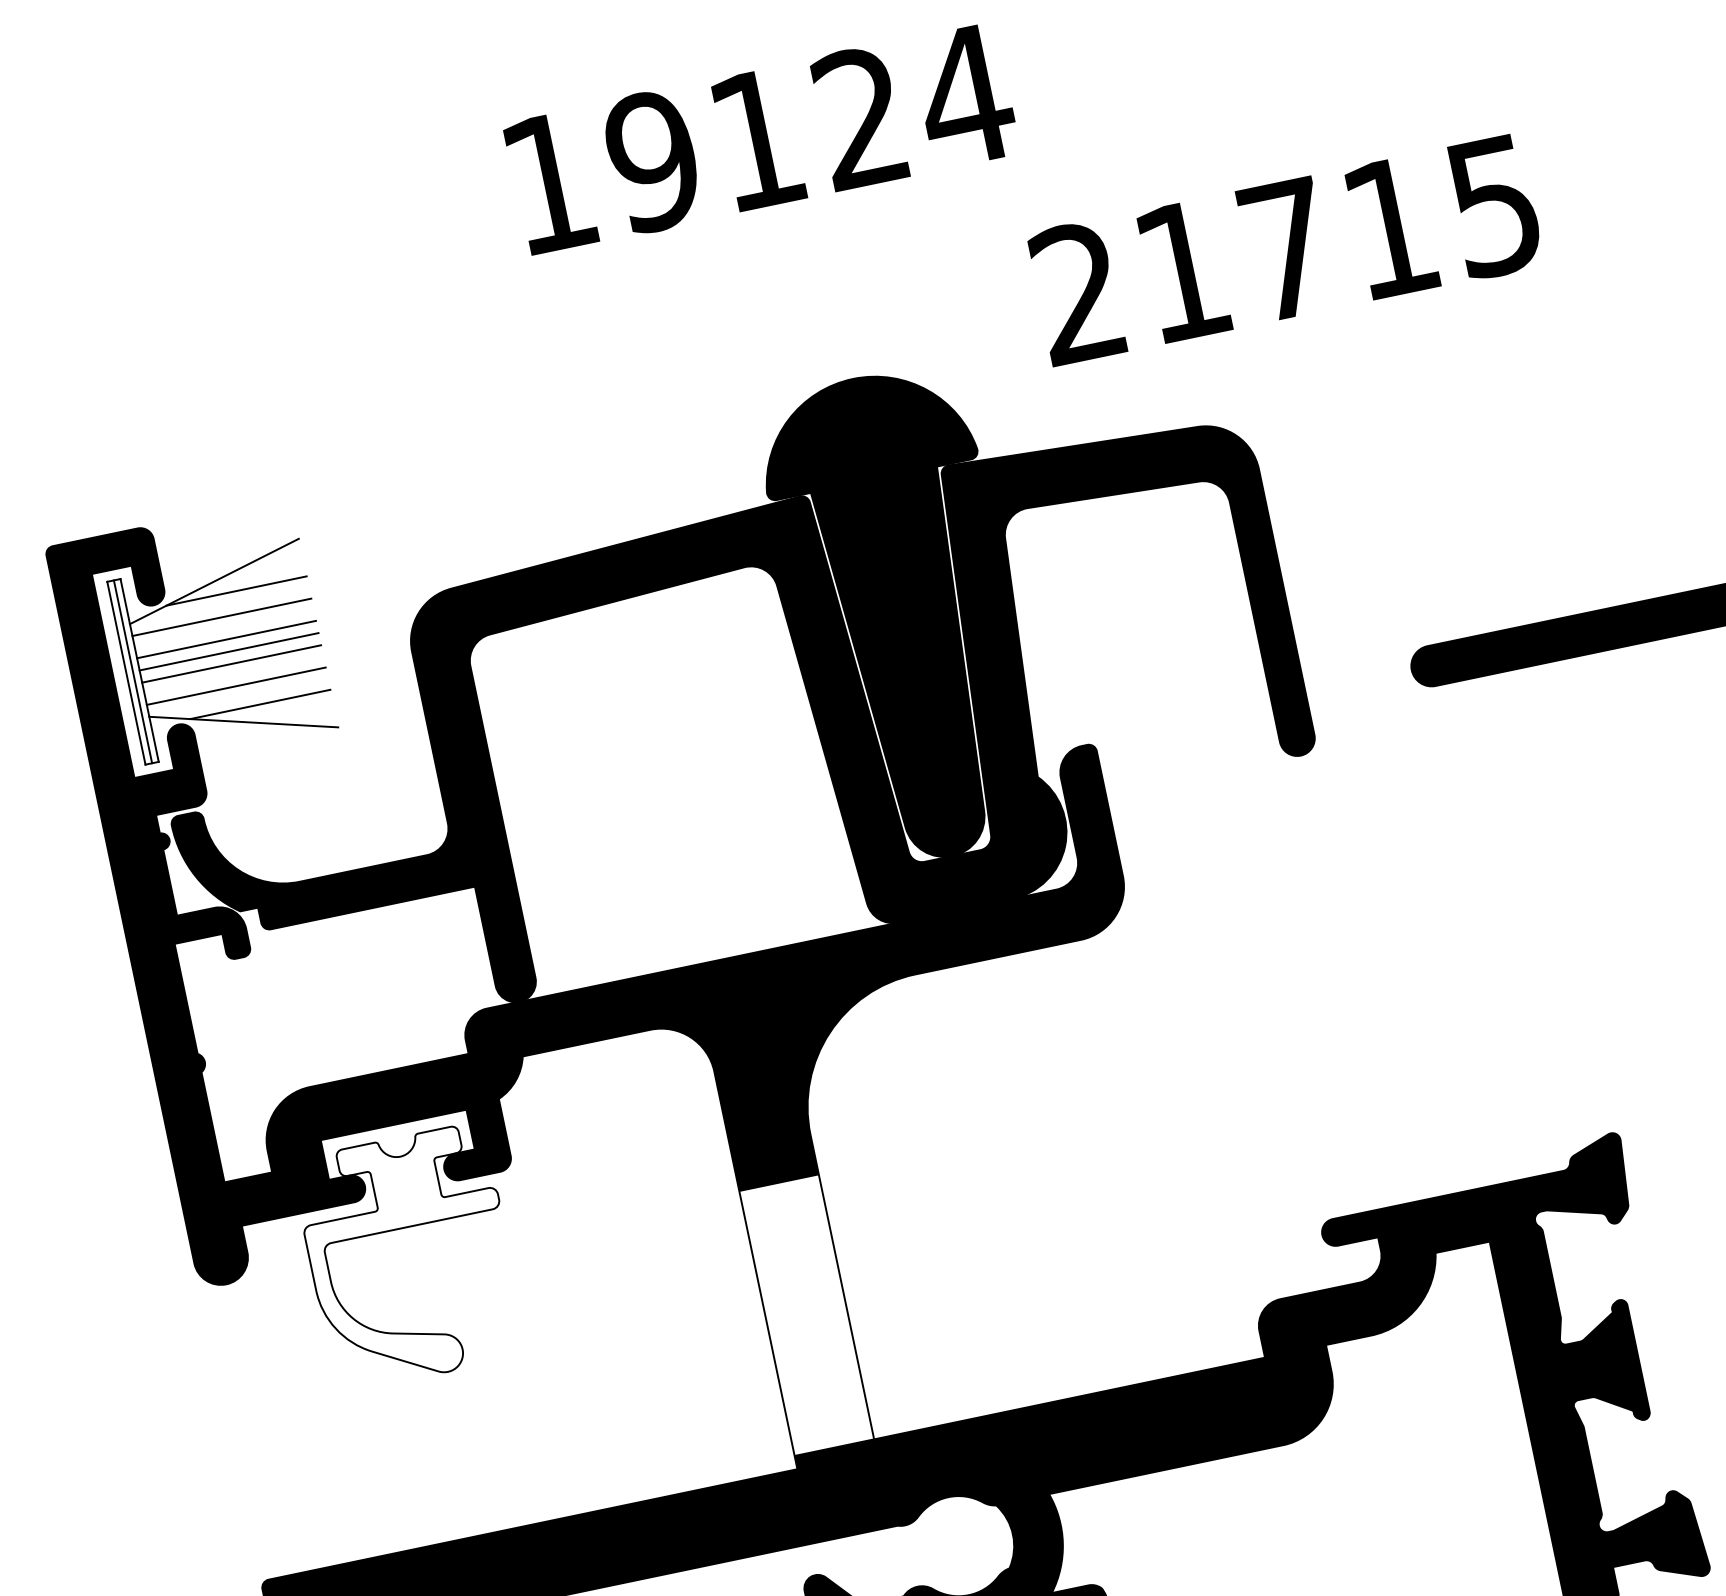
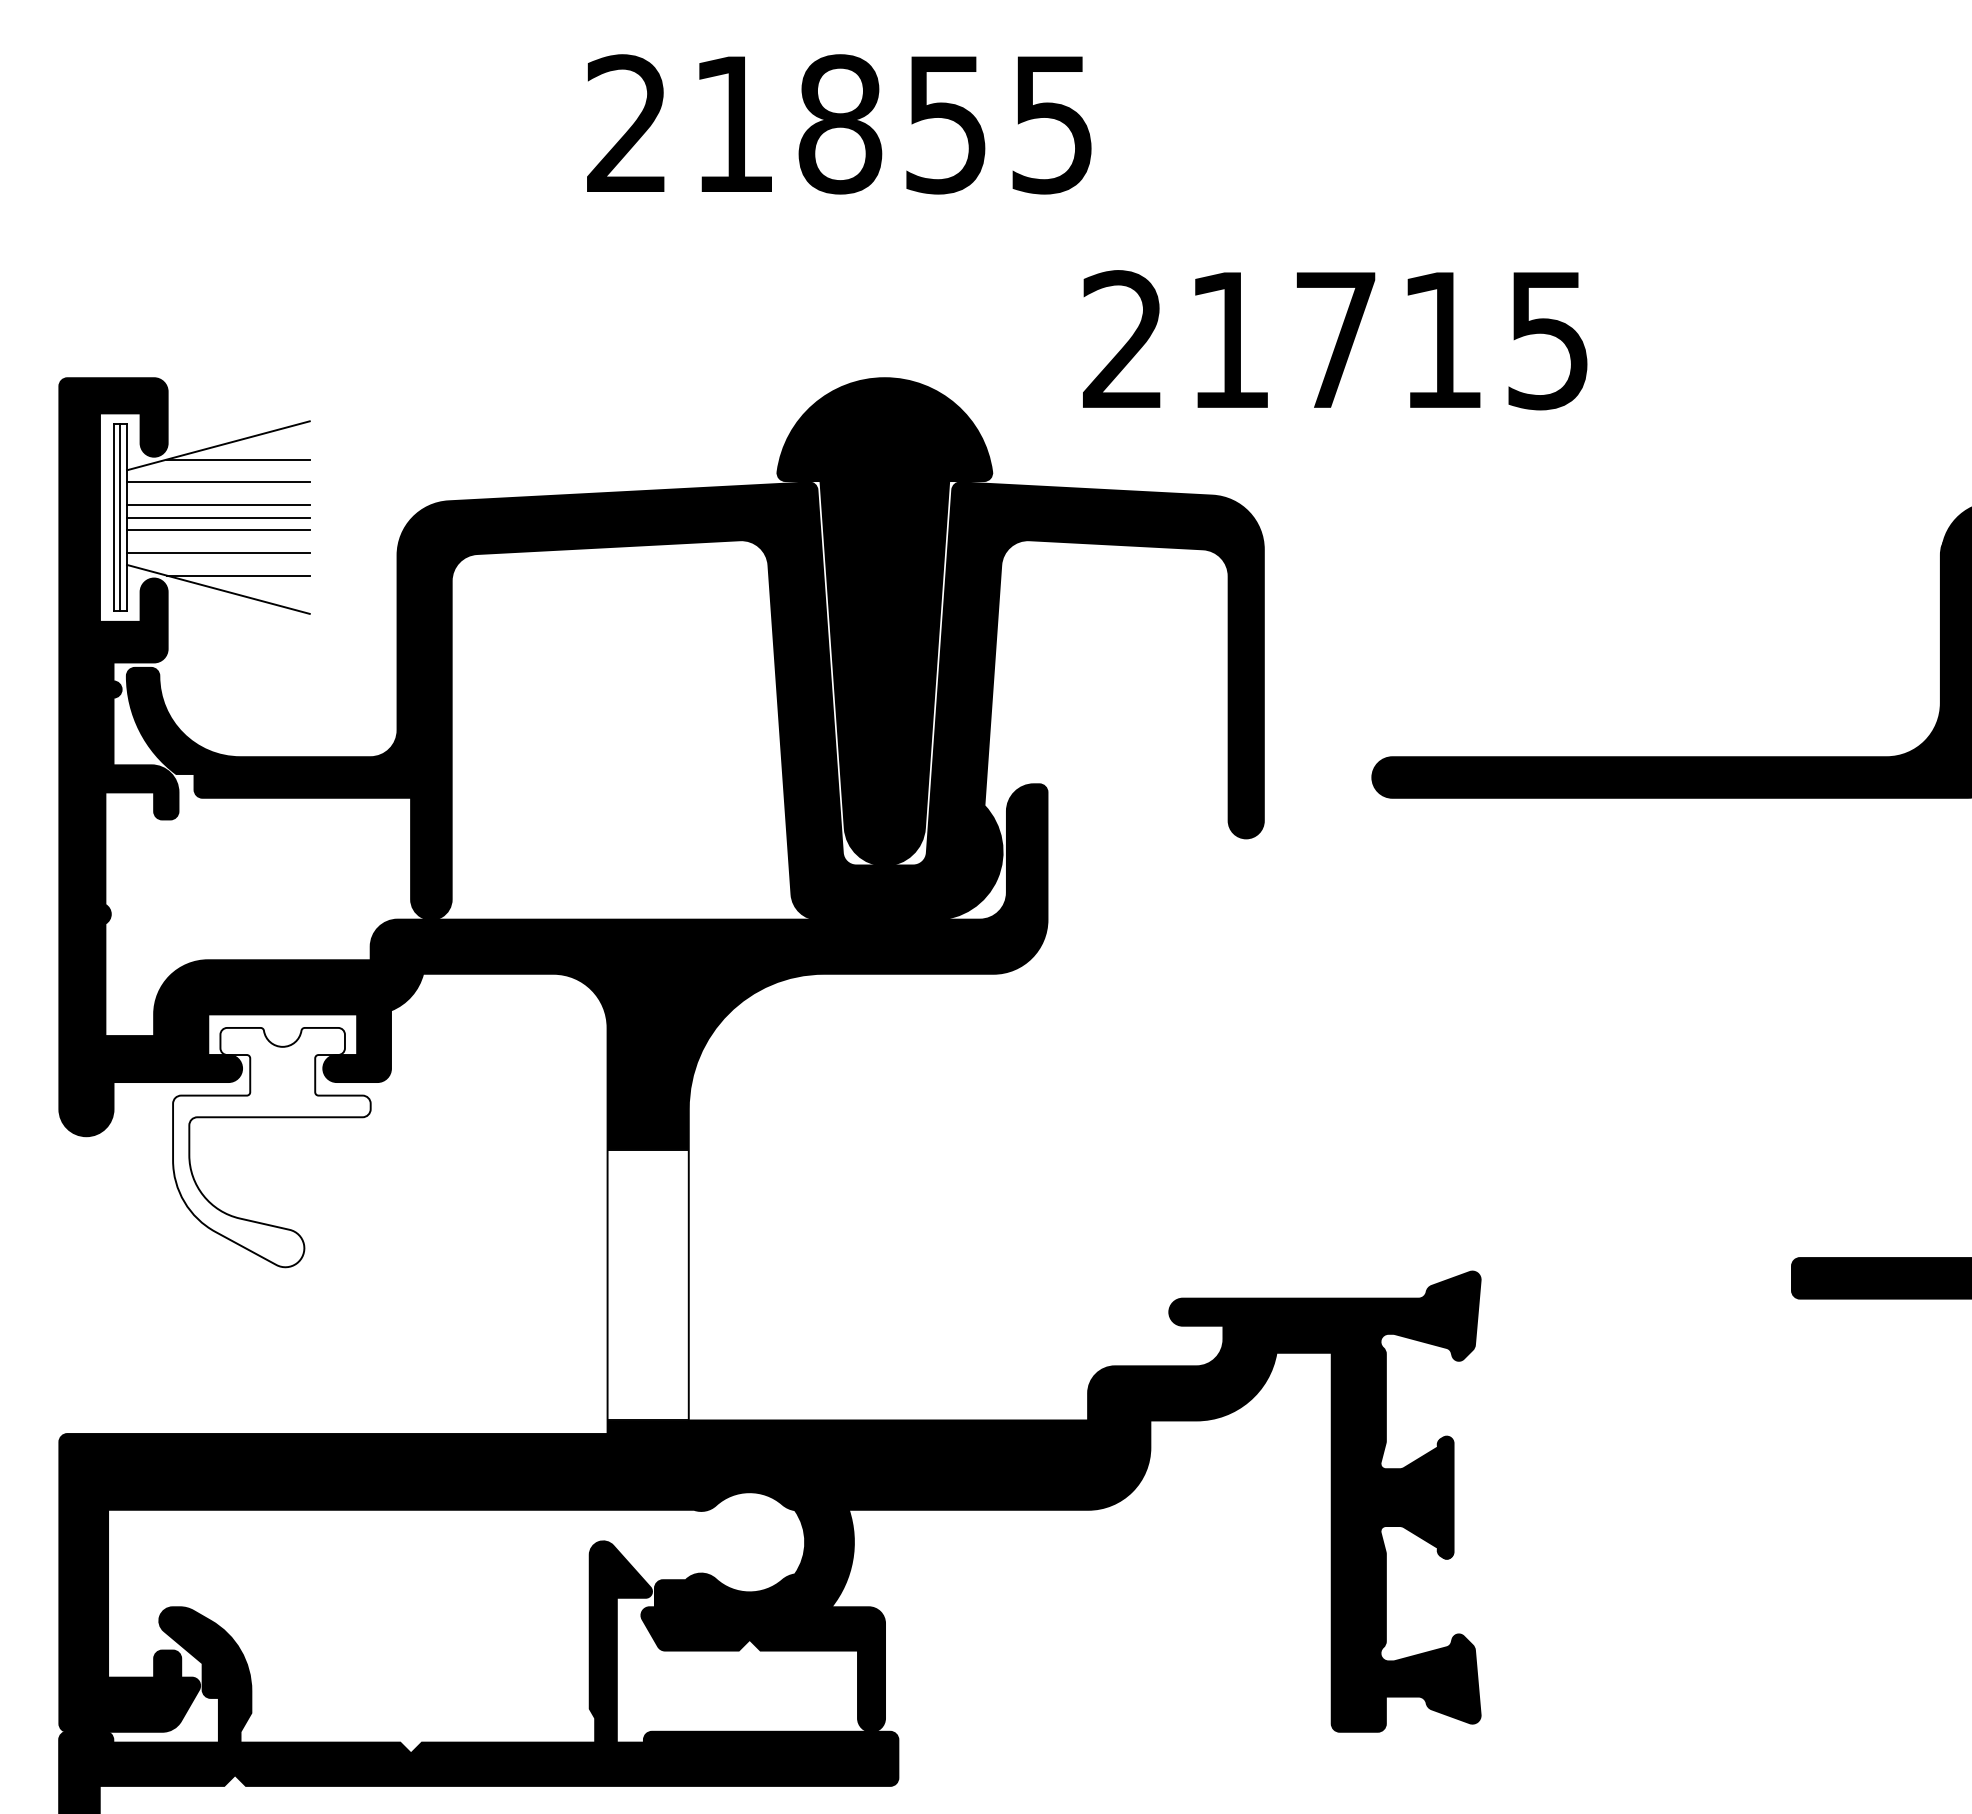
text: (758, 139) -> (841, 124), 19124 -> 21855

